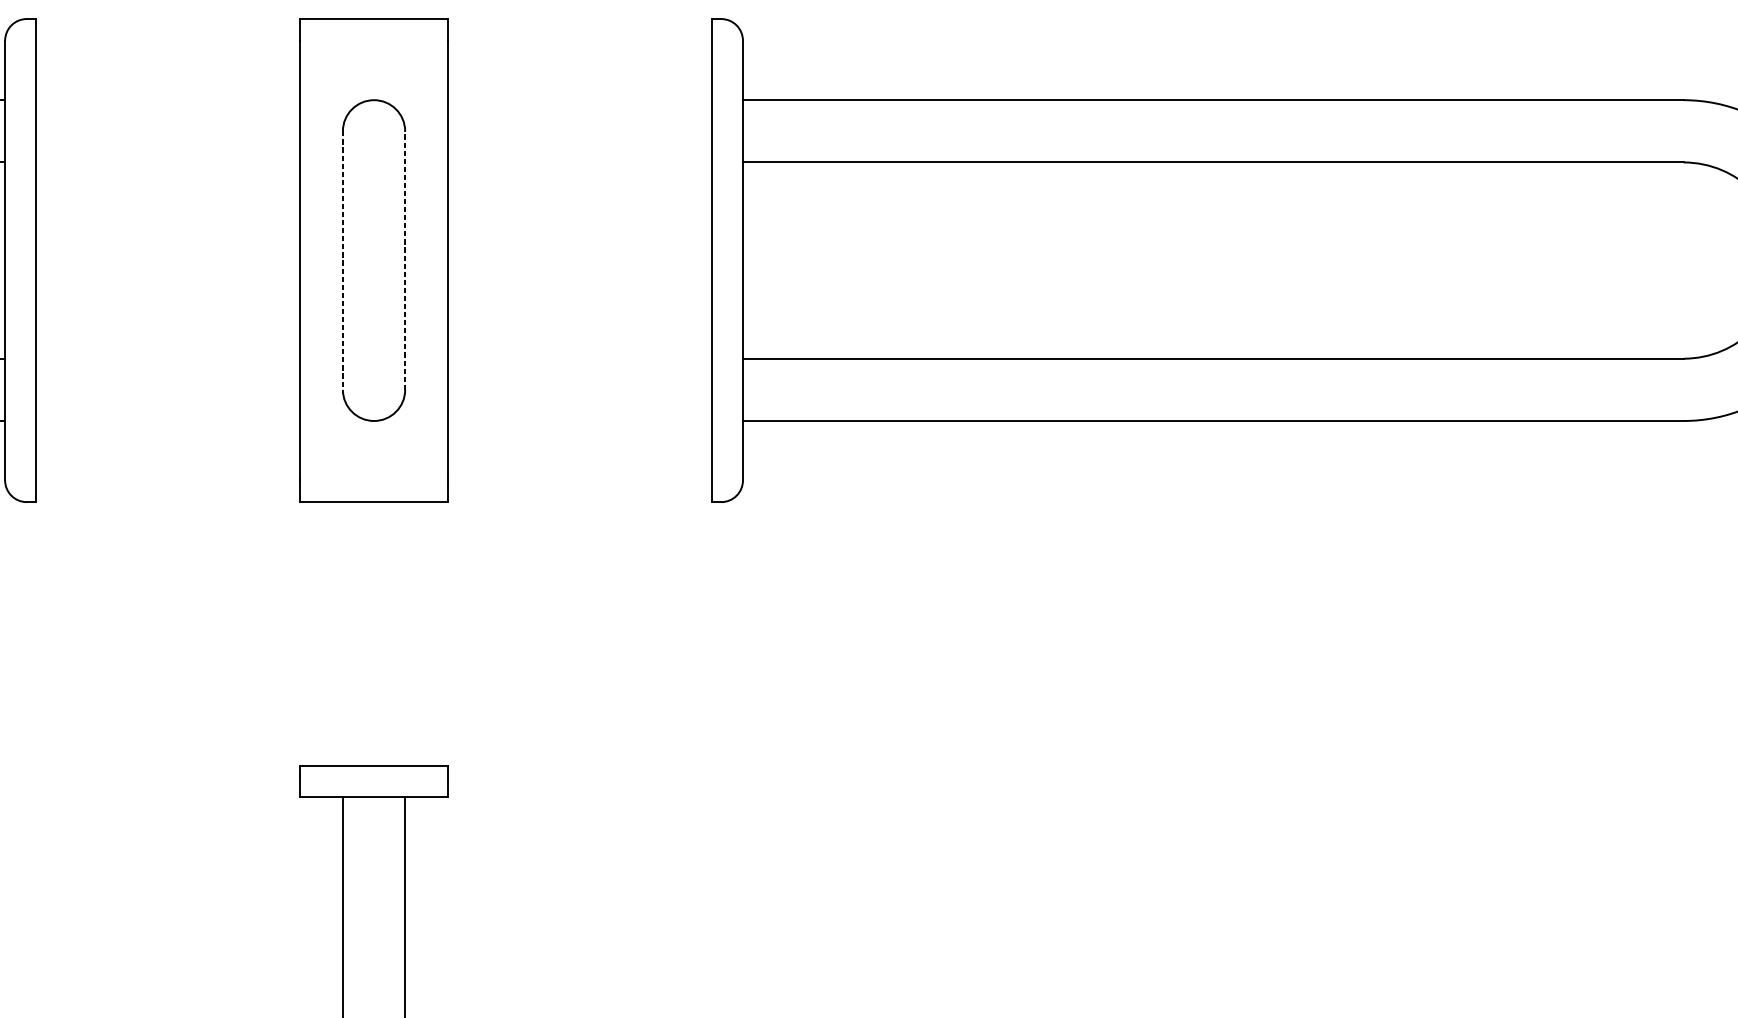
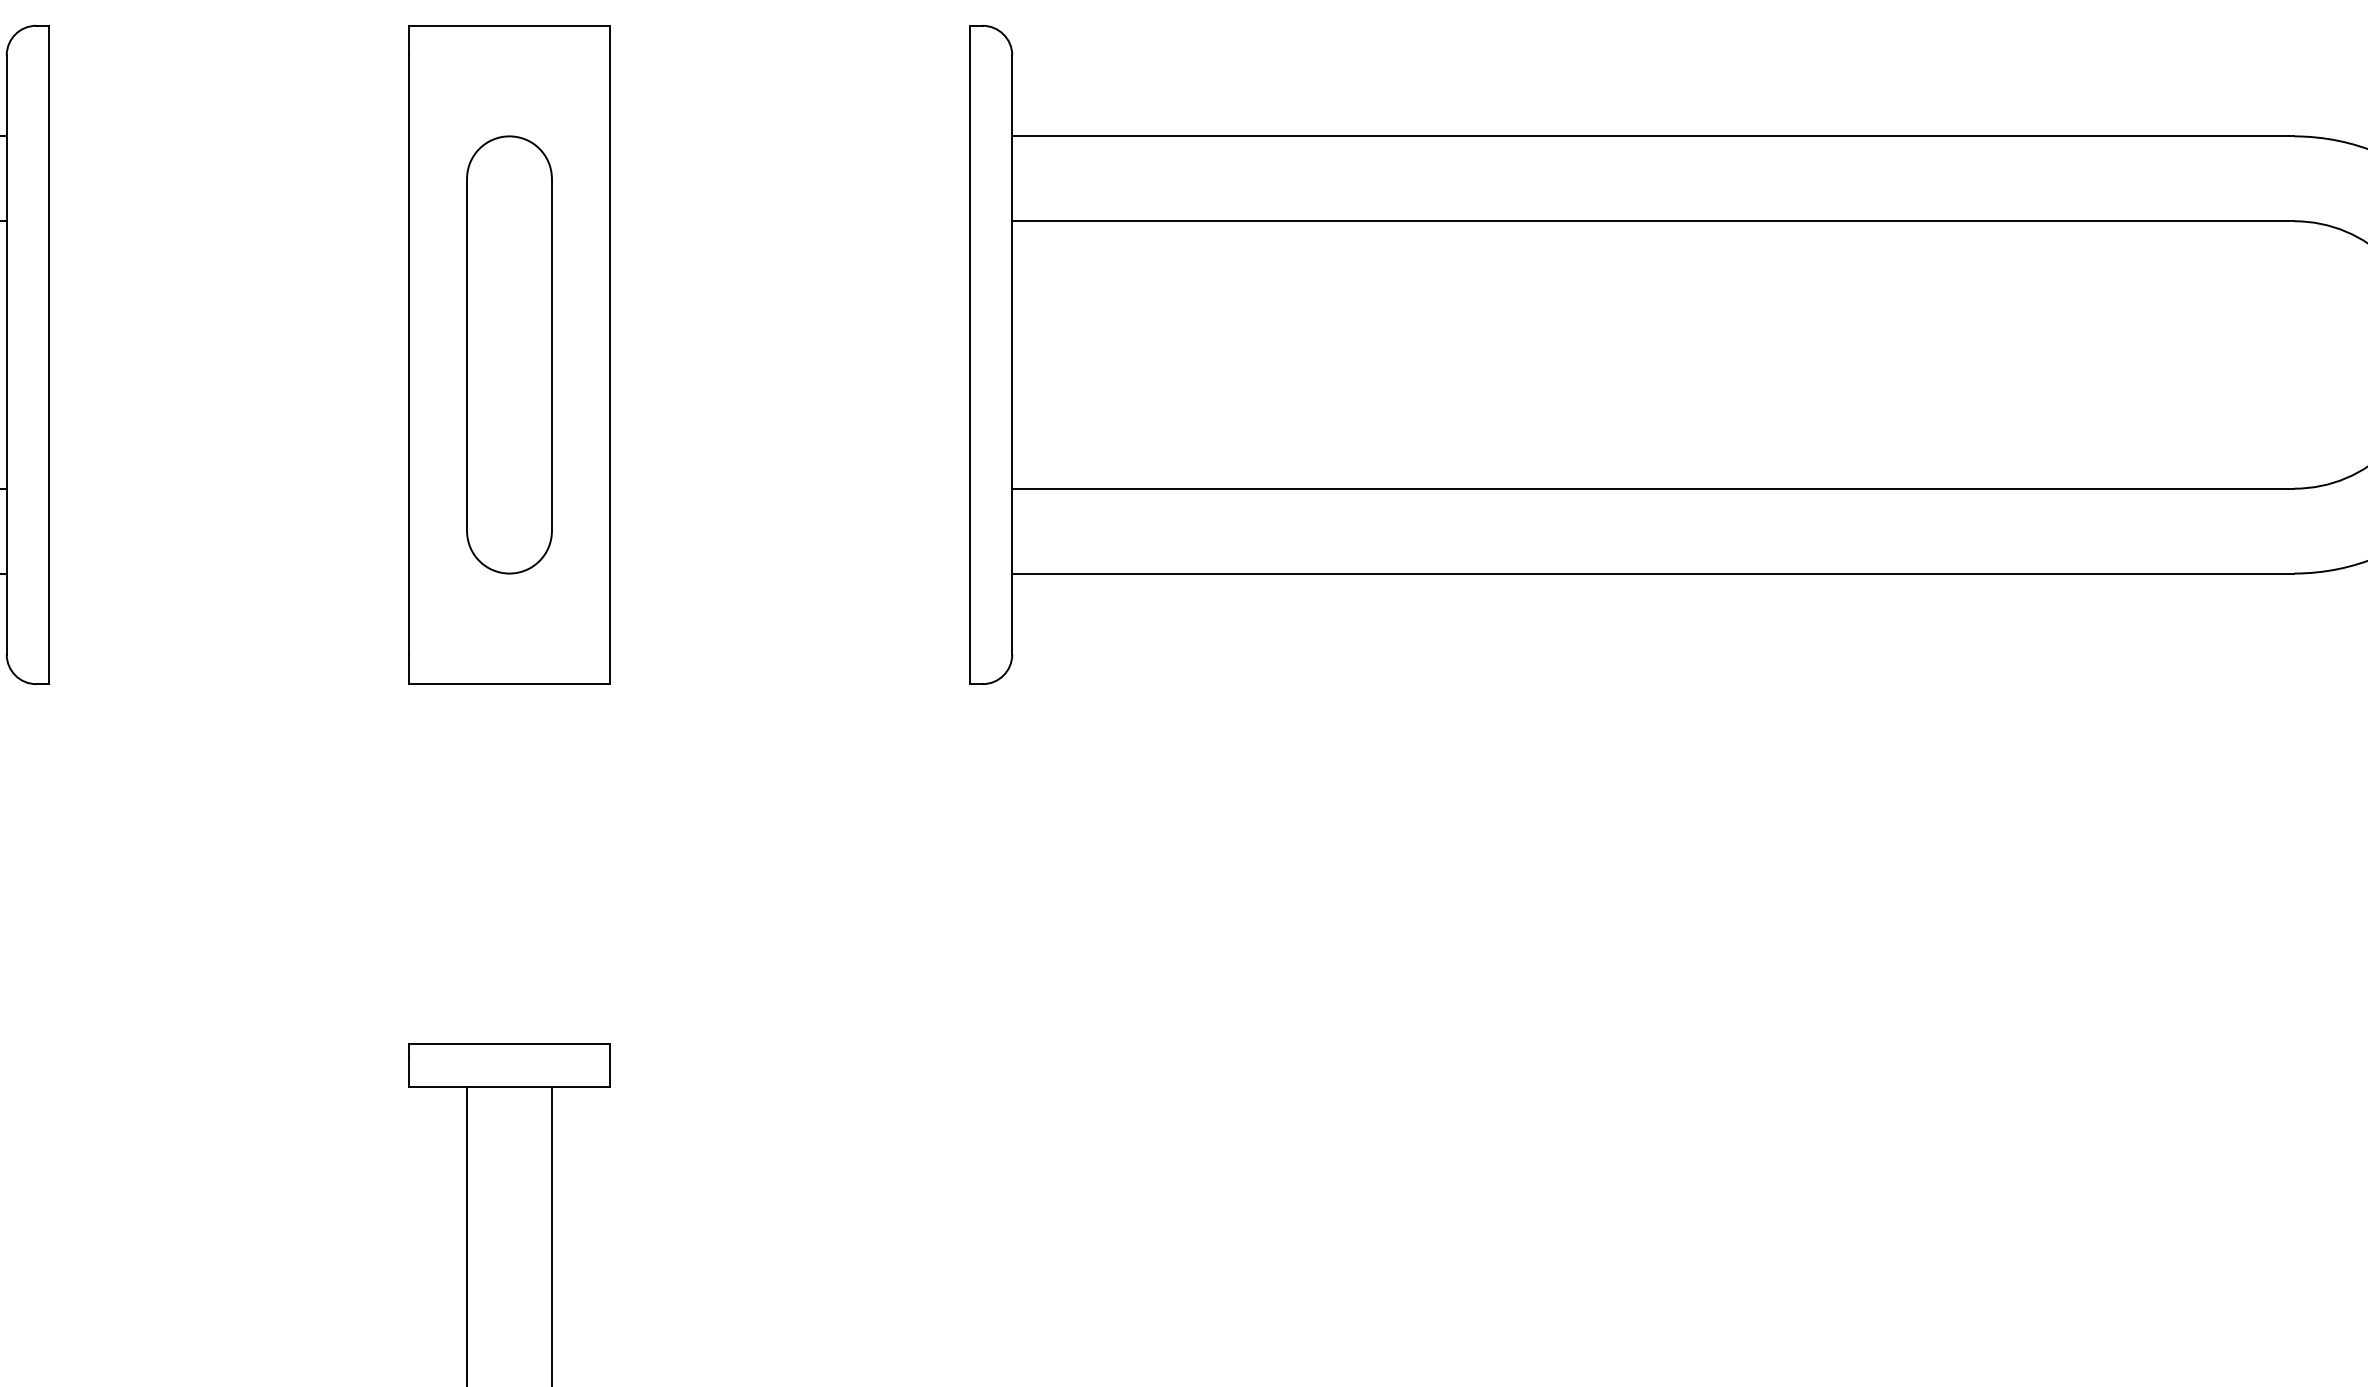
line: (343, 260) -> (467, 355), dashed -> solid
line: (404, 260) -> (551, 354), dashed -> solid

